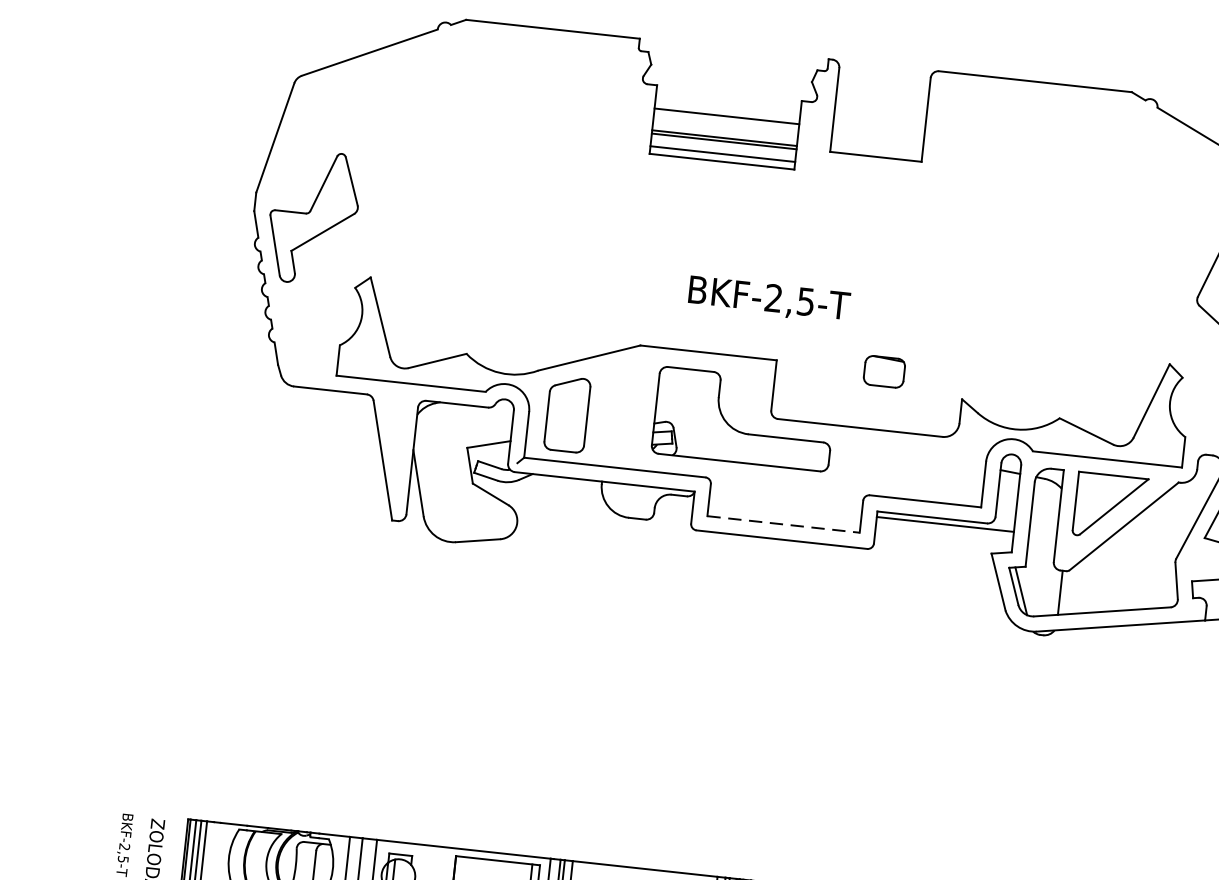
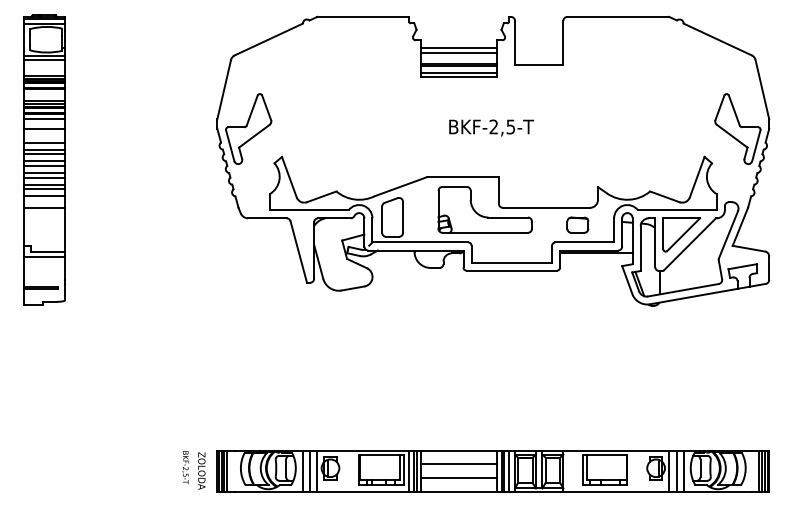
line: (726, 108) -> (458, 48), added
text: (769, 298) -> (491, 127), moved
part: (883, 370) -> (577, 224), moved
line: (784, 524) -> (512, 262), dashed -> solid

